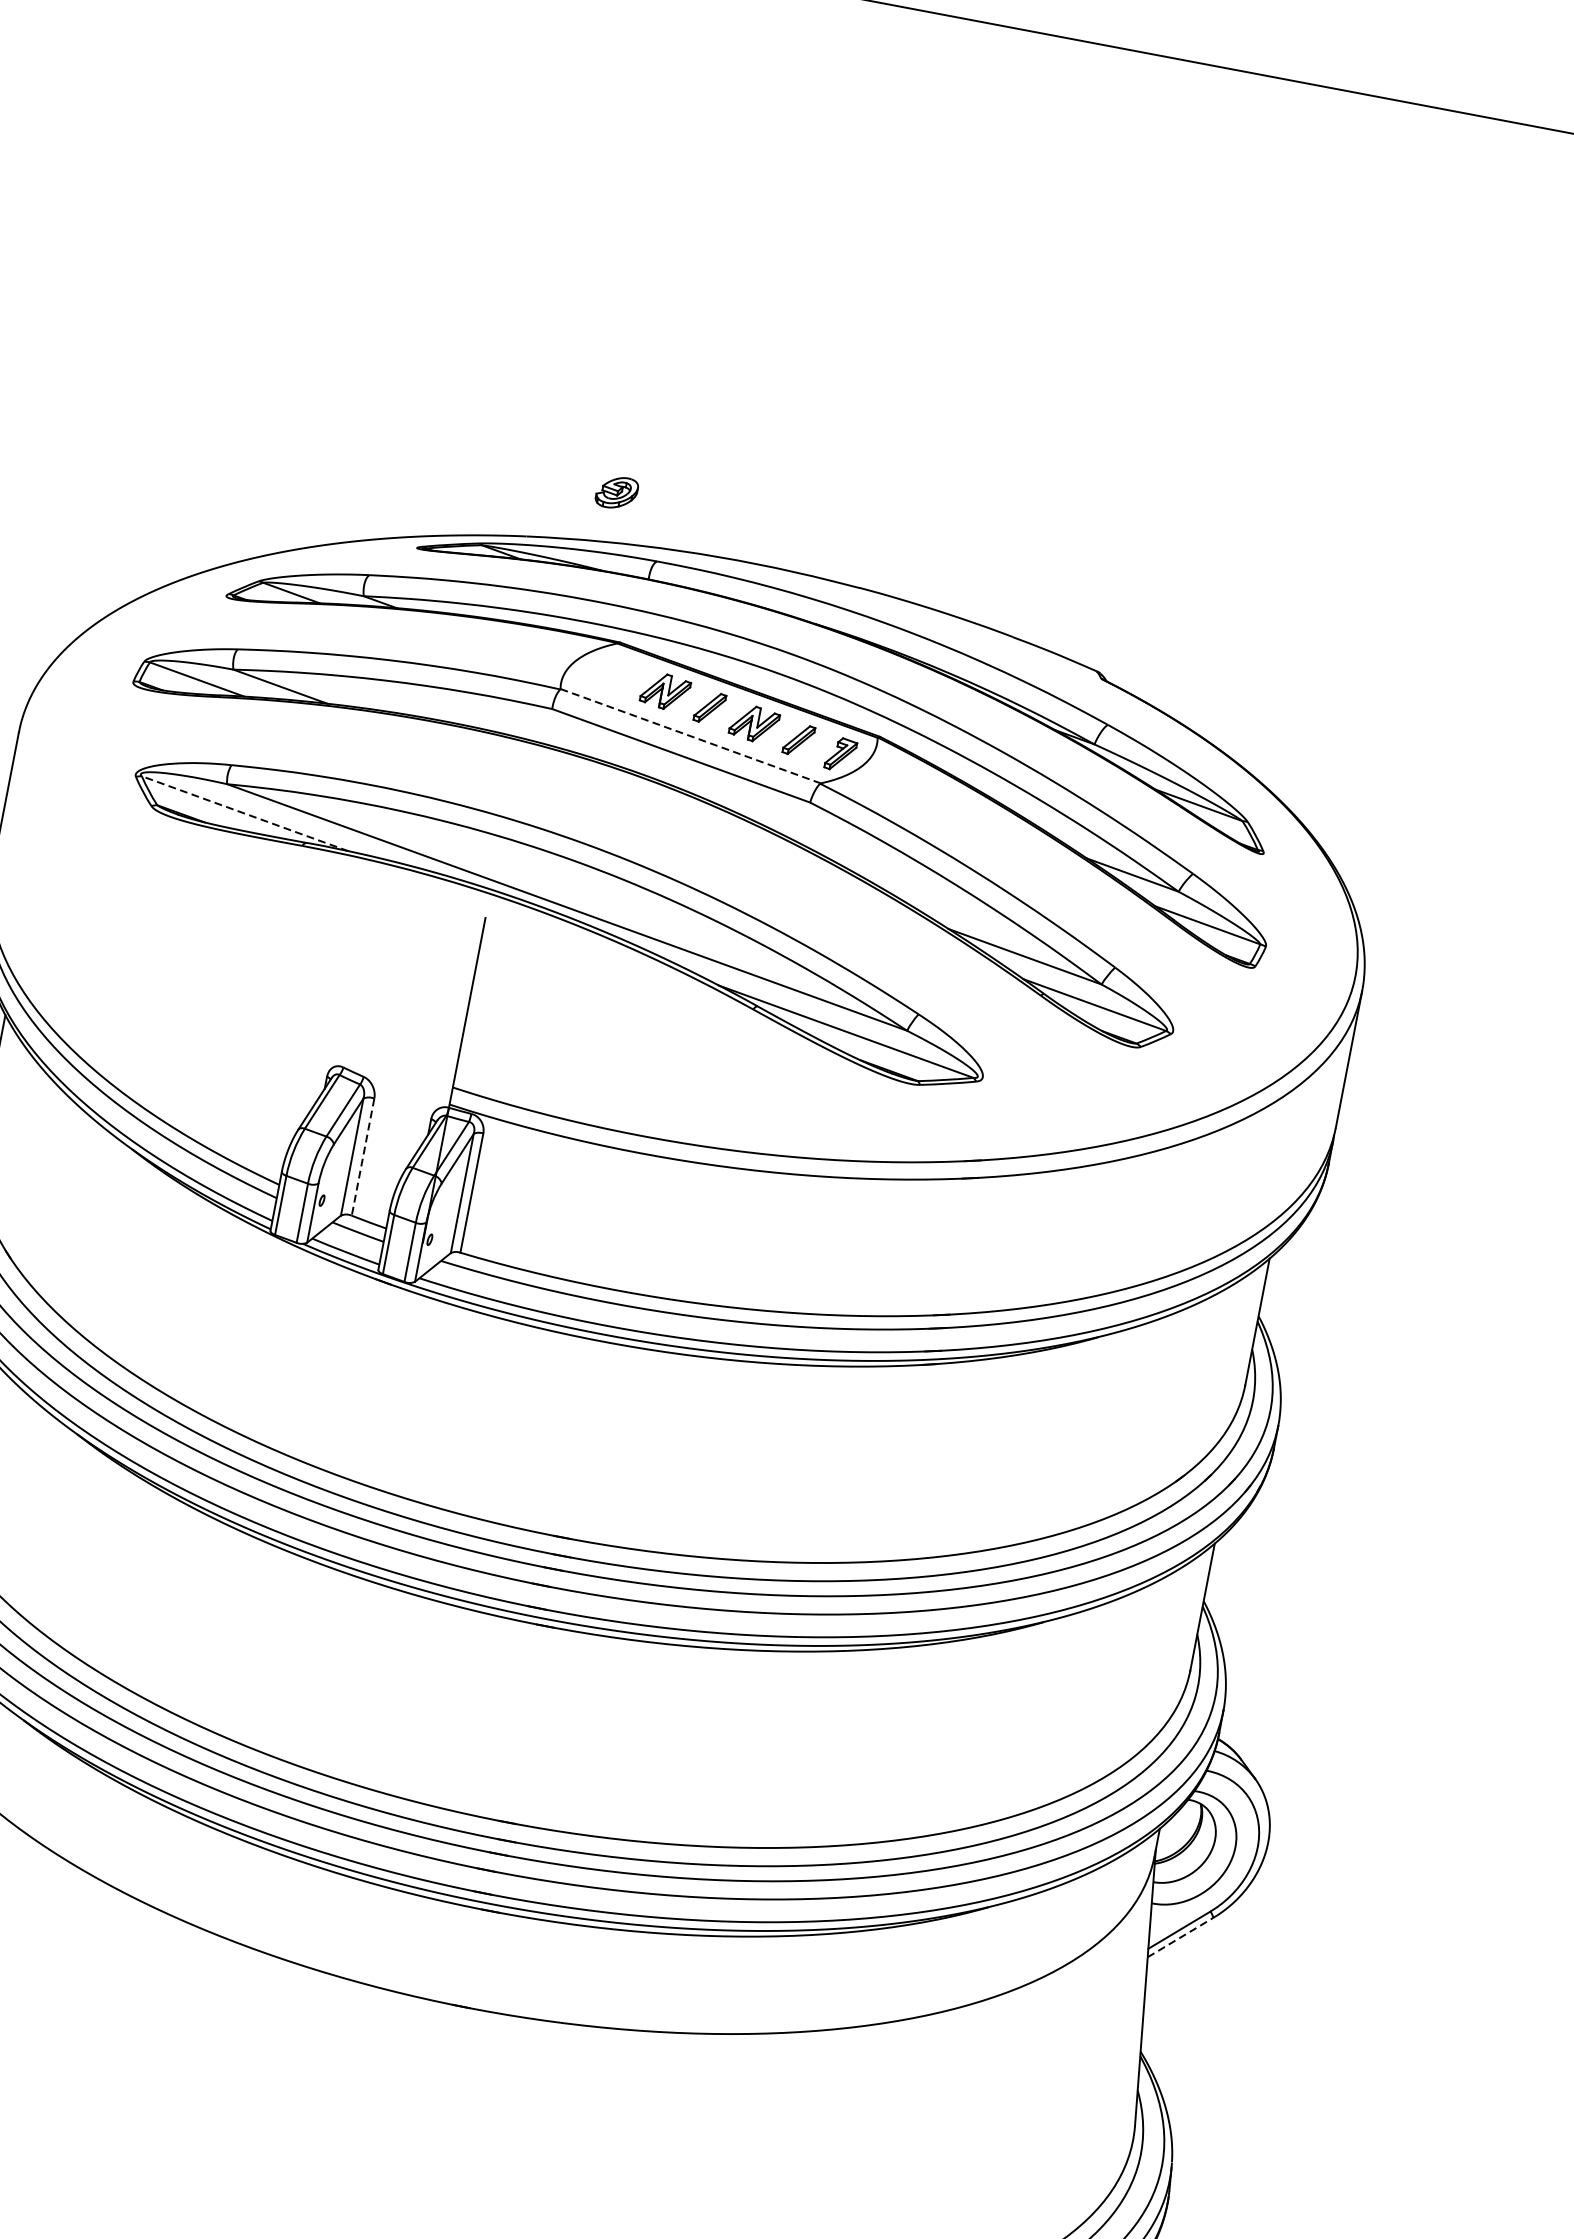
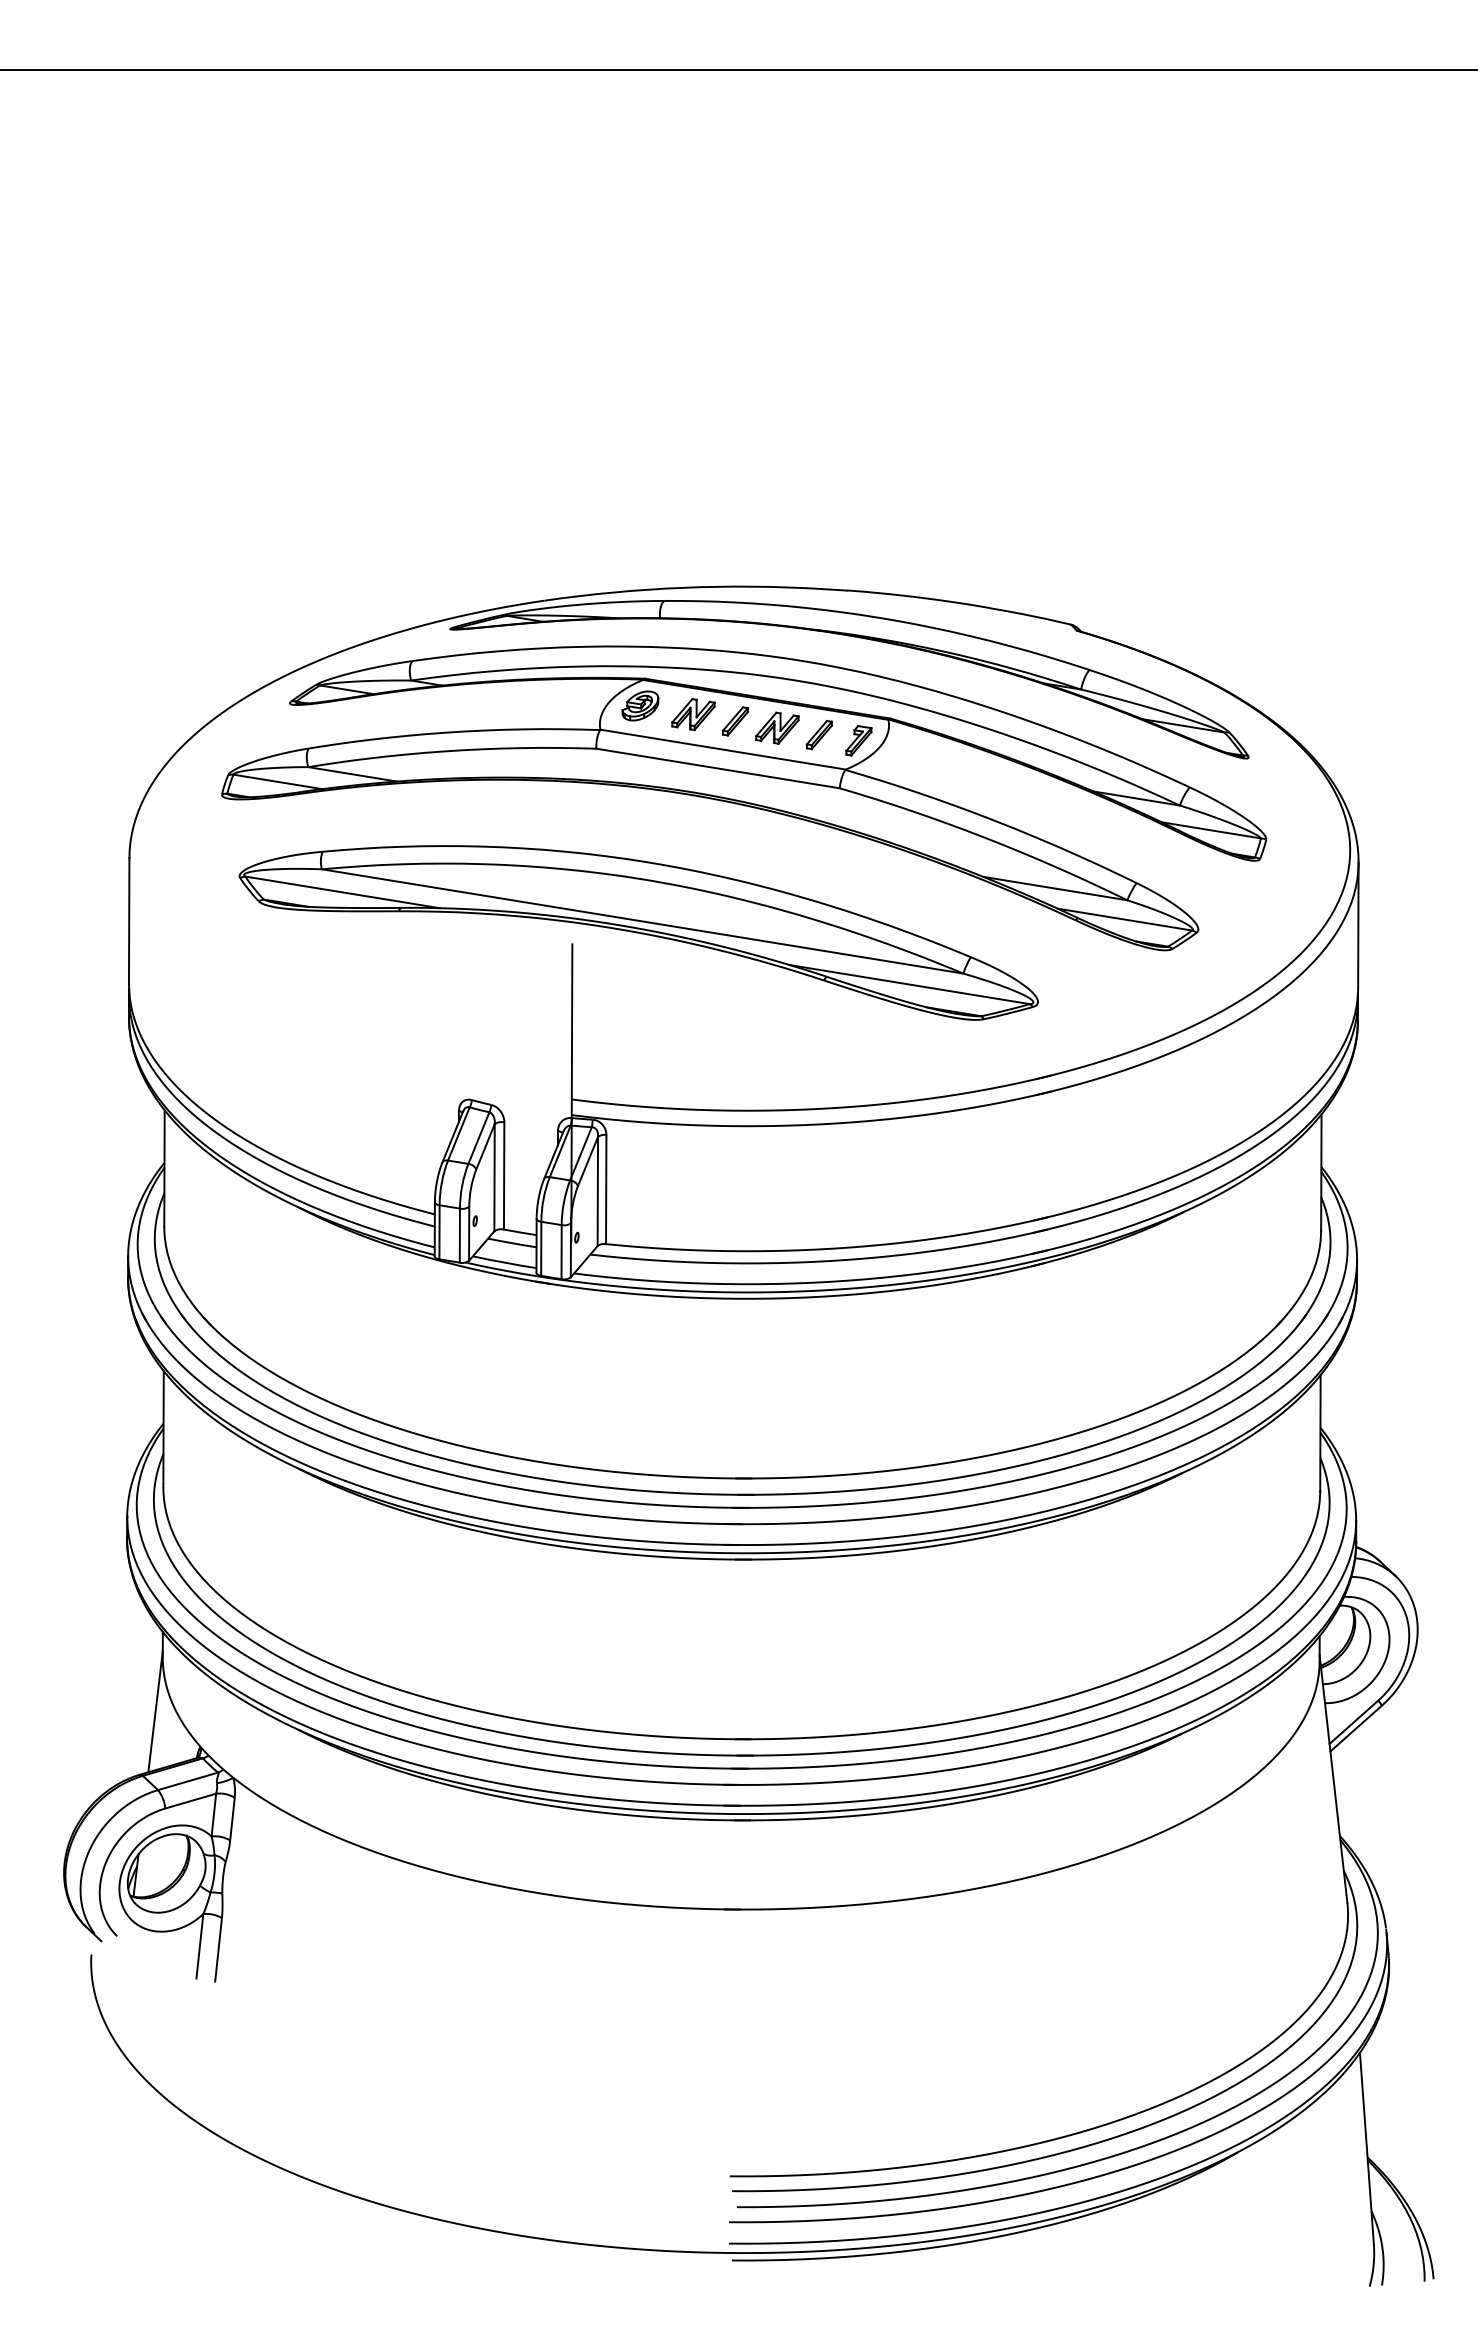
part: (617, 492) -> (640, 705), moved
line: (691, 736) -> (723, 749), dashed -> solid
line: (244, 813) -> (342, 892), dashed -> solid
line: (363, 1156) -> (504, 1175), dashed -> solid
line: (1180, 1937) -> (1356, 1728), dashed -> solid

